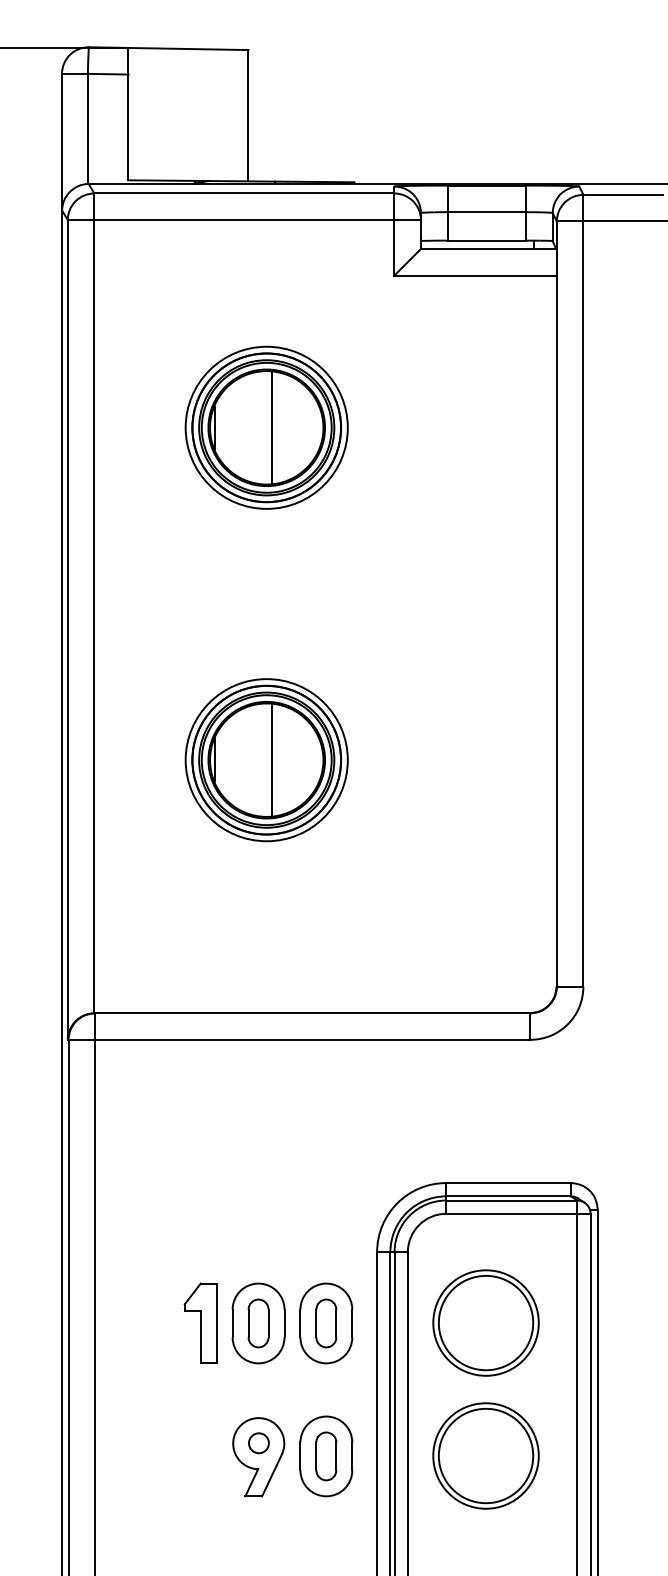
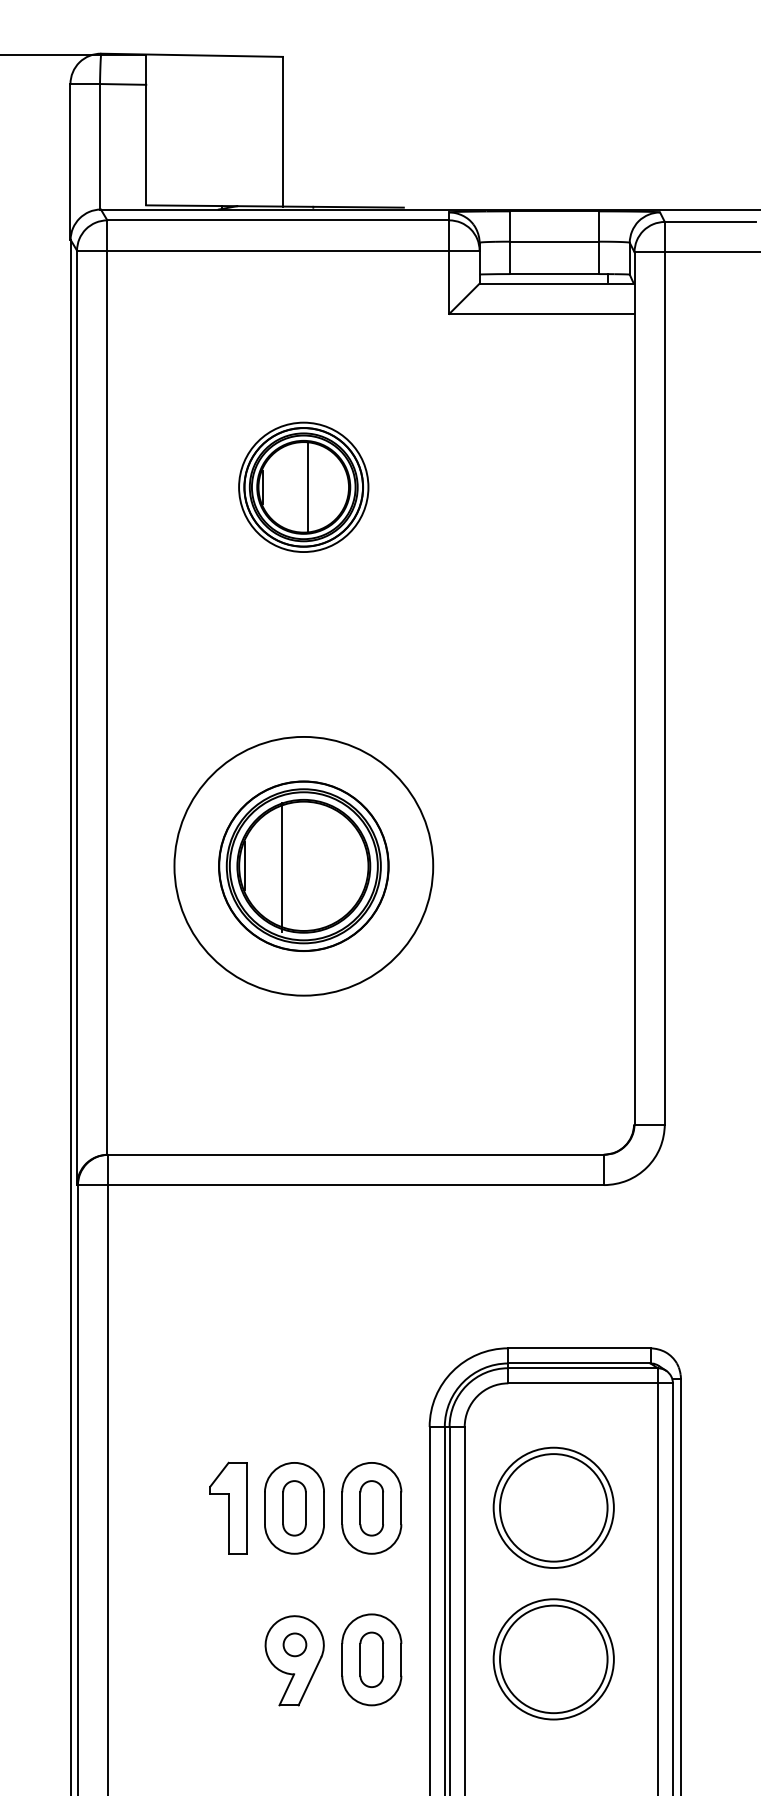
part: (266, 427) -> (303, 487), size x0.7
circle: (266, 760) -> (303, 866), size x1.4
line: (271, 760) -> (281, 866), moved

